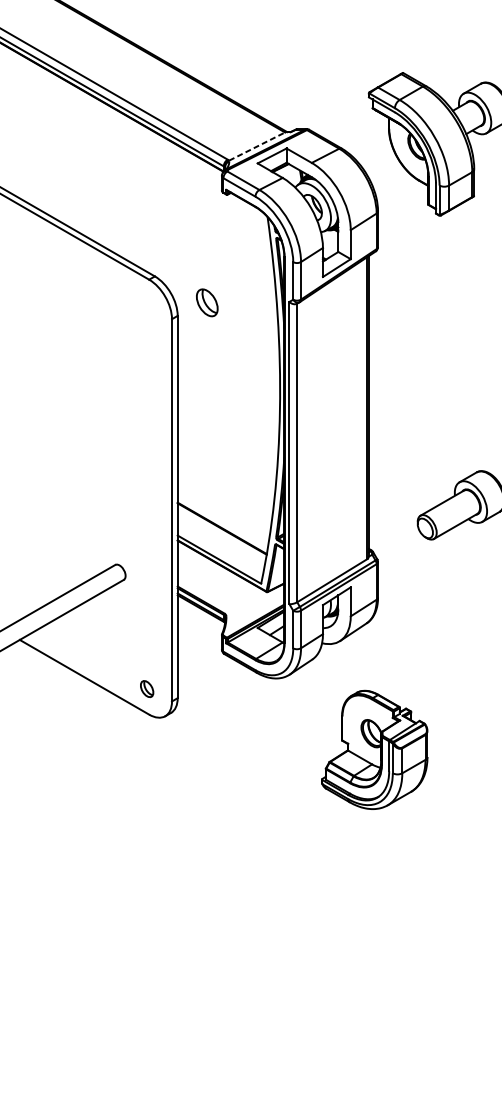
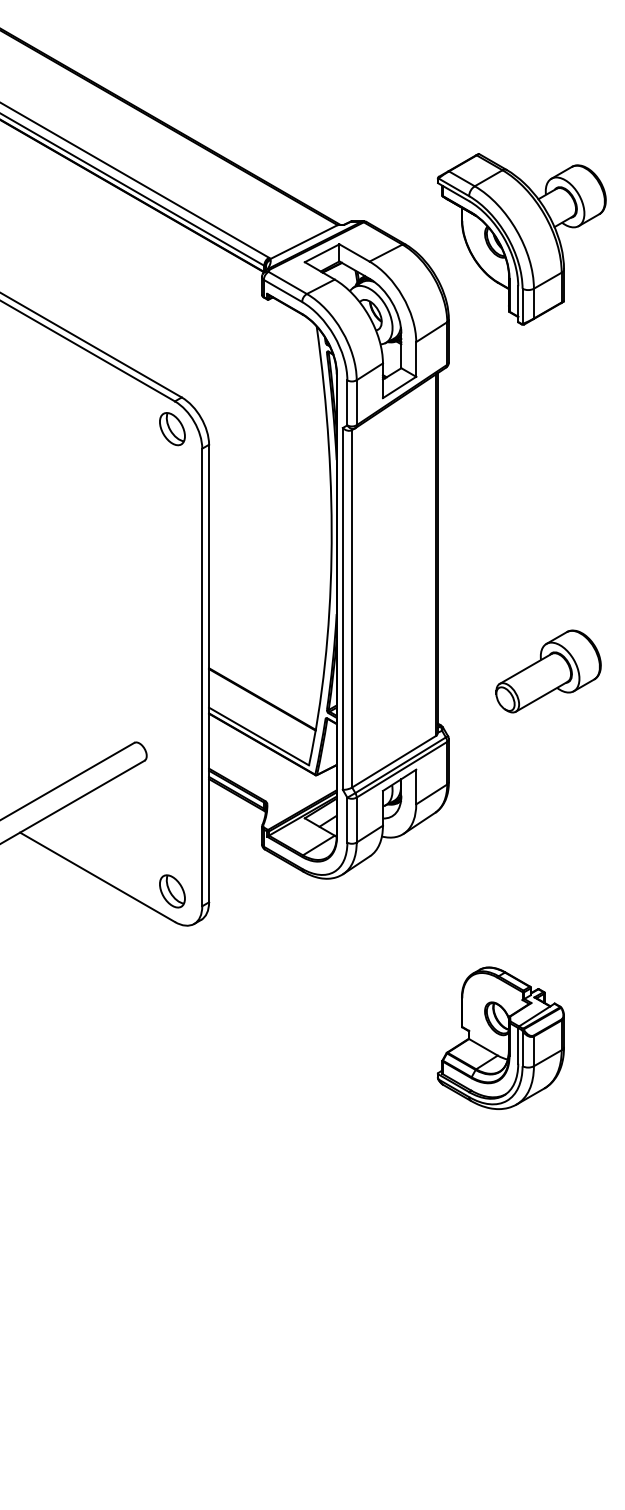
line: (257, 146) -> (304, 241), dashed -> solid
part: (207, 303) -> (172, 429), moved
part: (147, 689) -> (172, 891), size x1.67
part: (374, 749) -> (500, 1037), moved

